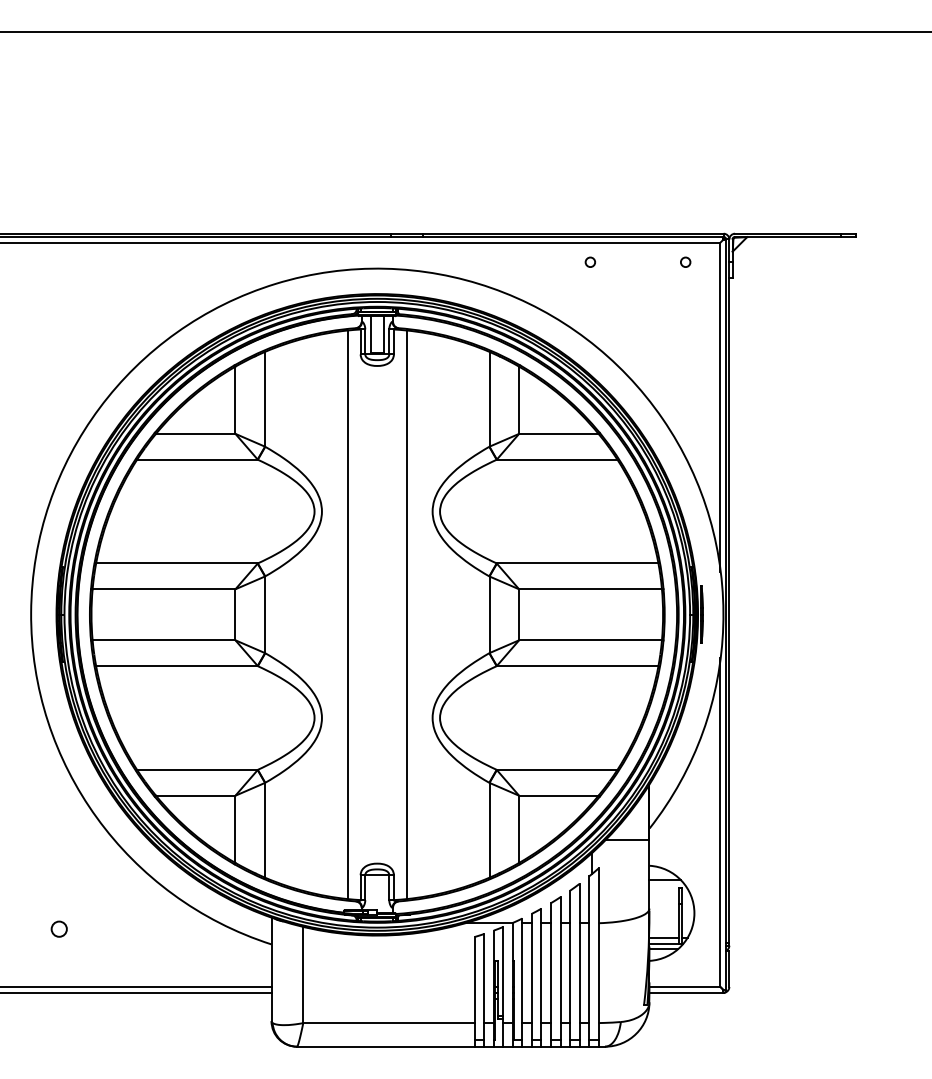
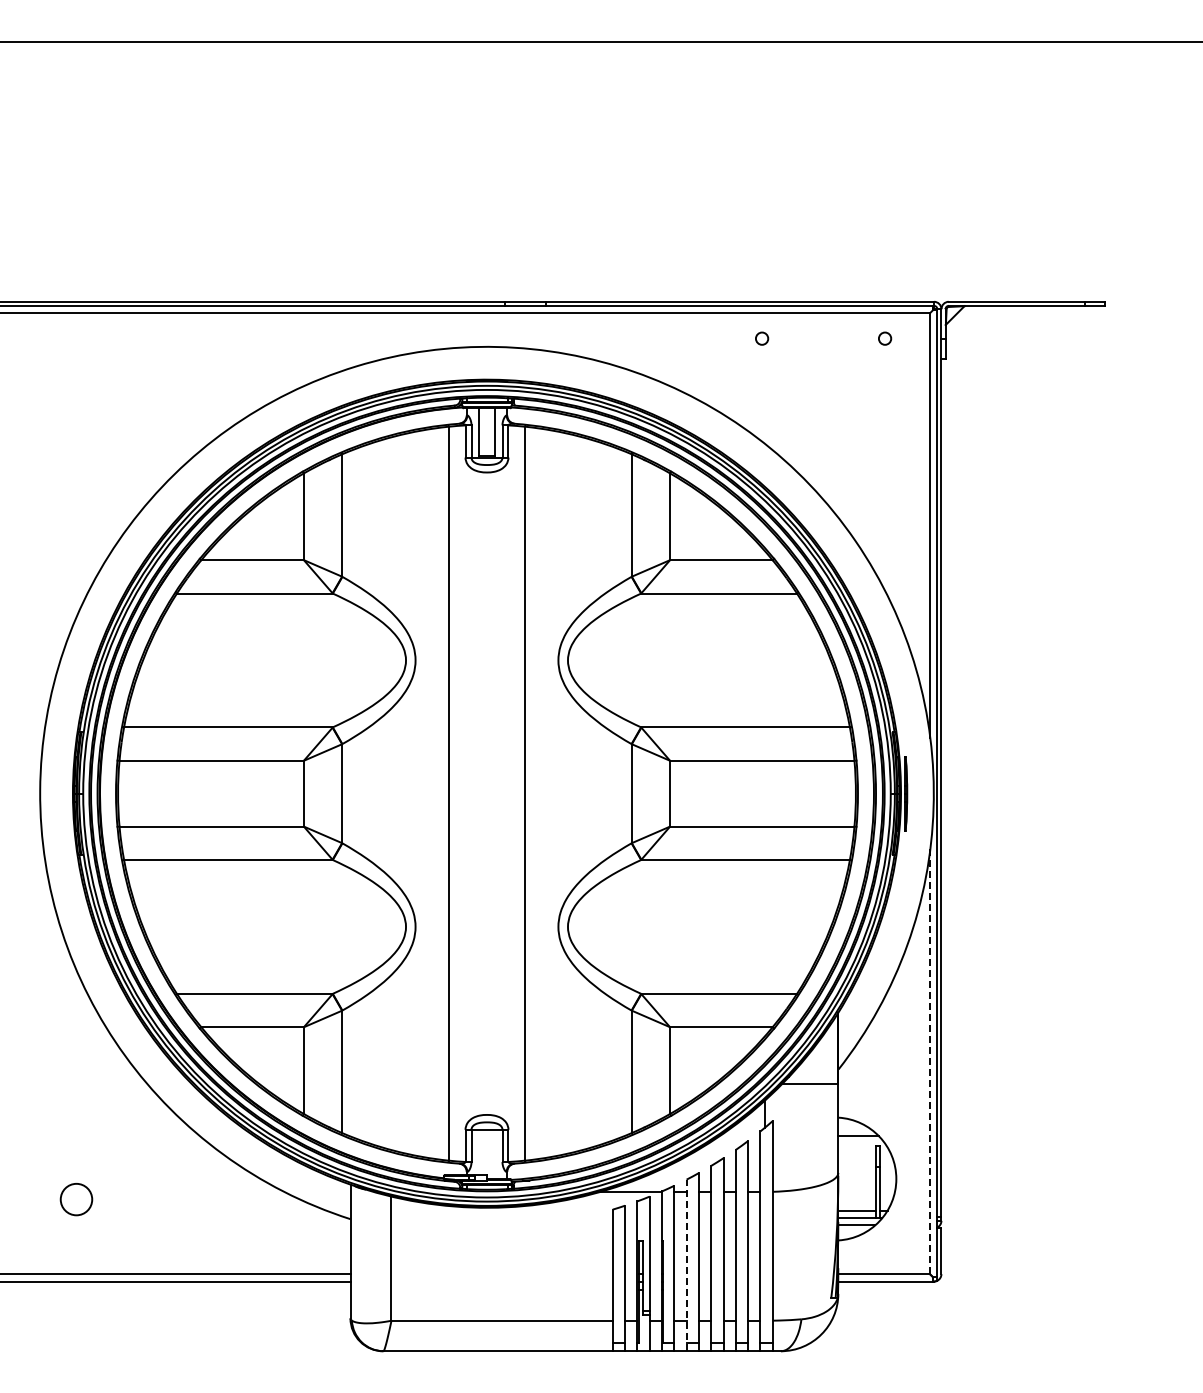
line: (720, 823) -> (929, 1062), solid -> dashed
circle: (59, 929) -> (76, 1199), size x1.6
line: (531, 980) -> (686, 1265), solid -> dashed

